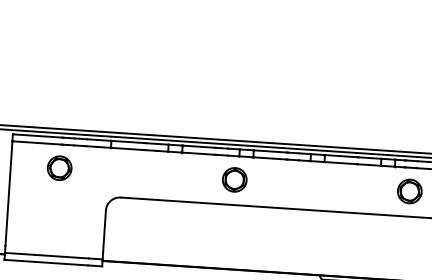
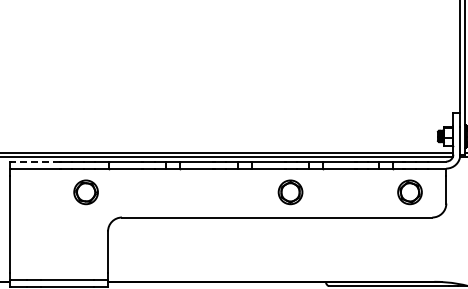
line: (37, 135) -> (34, 161), solid -> dashed
part: (59, 168) -> (85, 192), moved
part: (234, 180) -> (290, 192), moved

